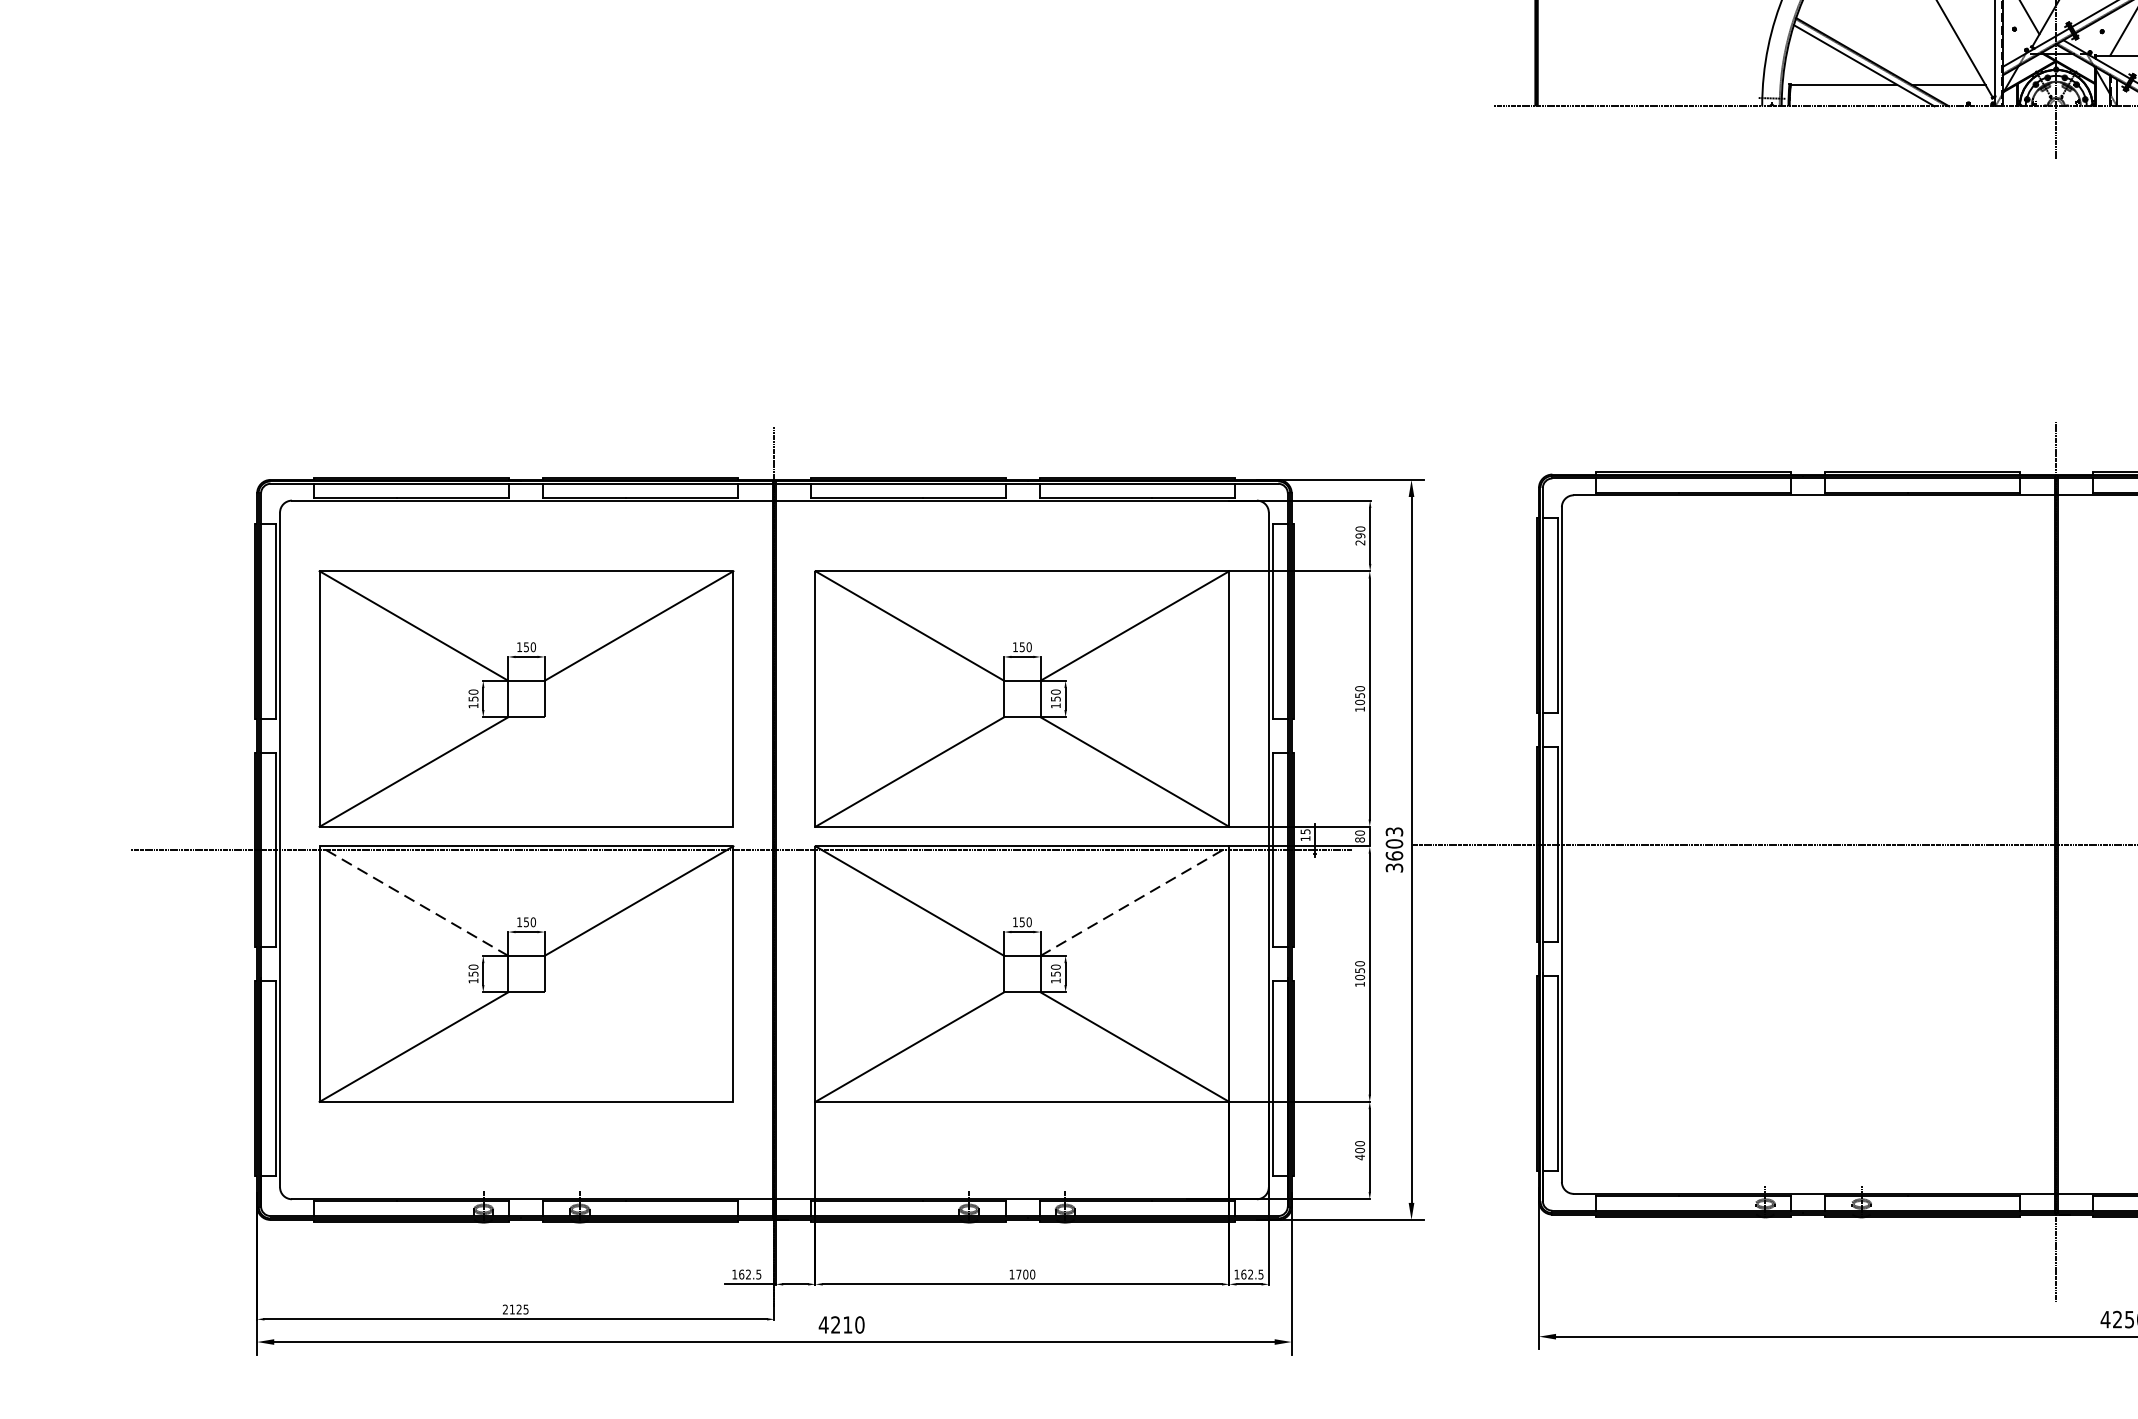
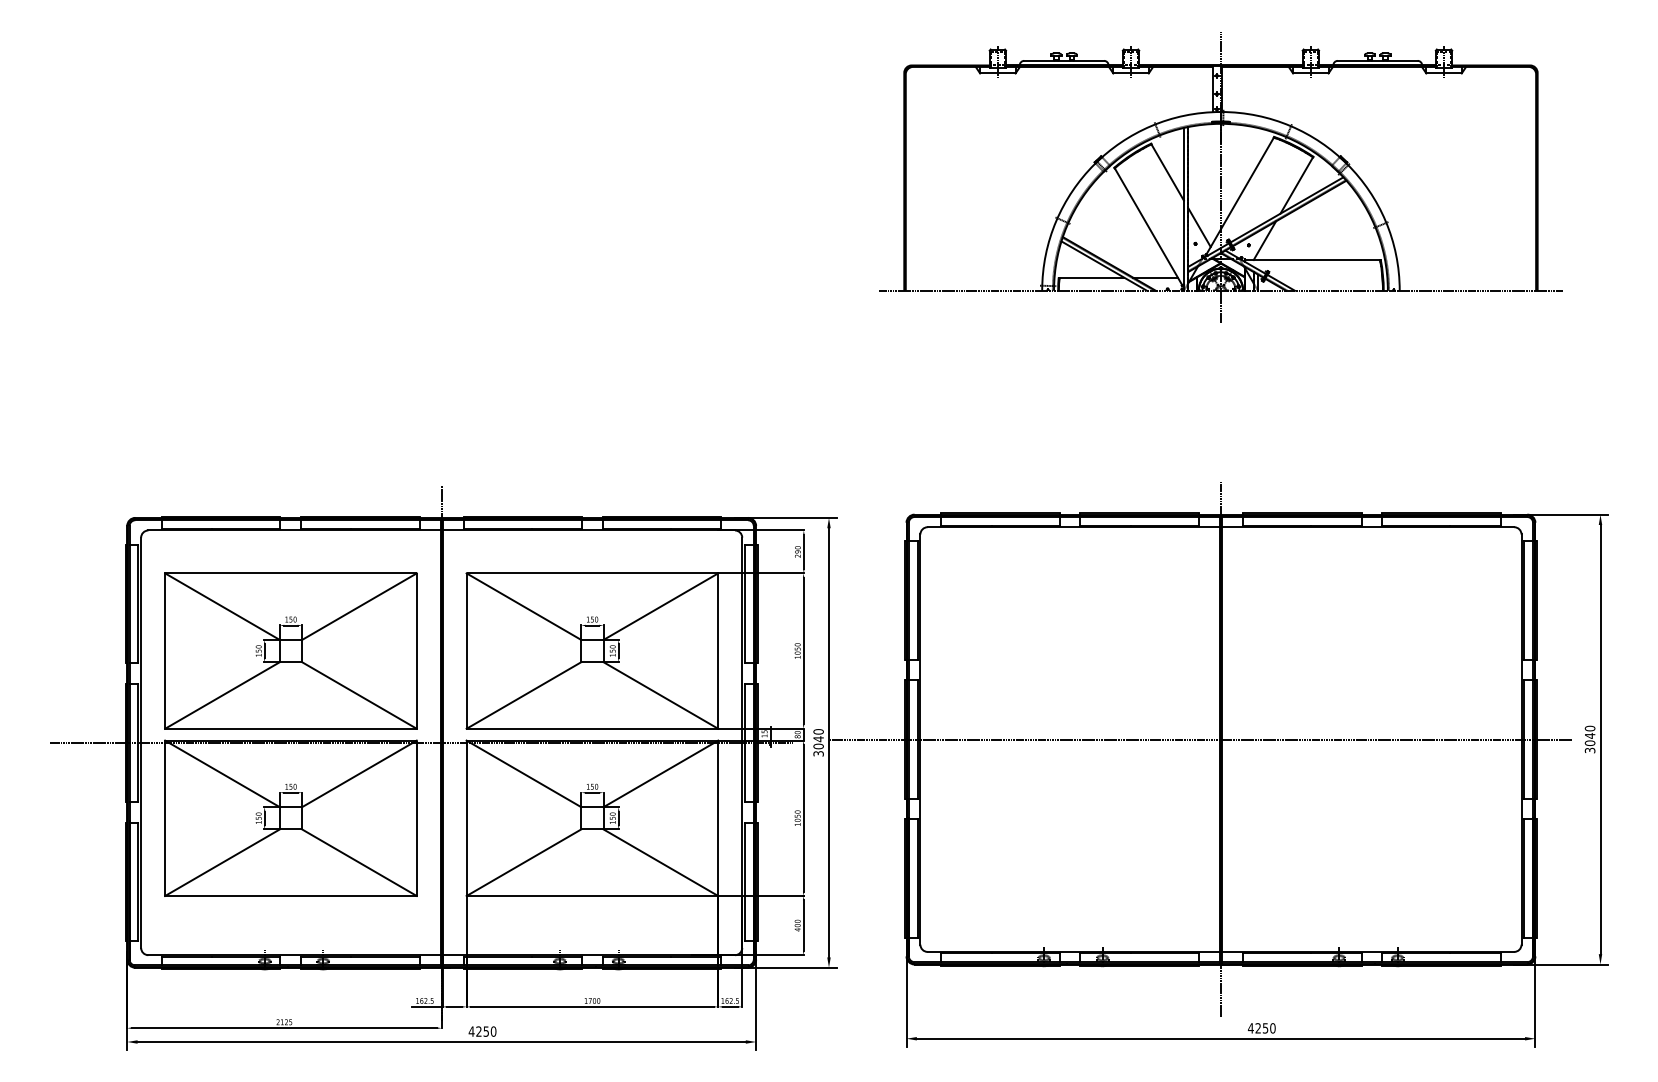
line: (639, 772) -> (359, 695), added
text: (1394, 844) -> (818, 739), 3603 -> 3040
line: (413, 900) -> (222, 773), dashed -> solid
line: (1135, 900) -> (661, 773), dashed -> solid
line: (639, 1046) -> (359, 862), added
text: (846, 1324) -> (485, 1031), 4210 -> 4250

